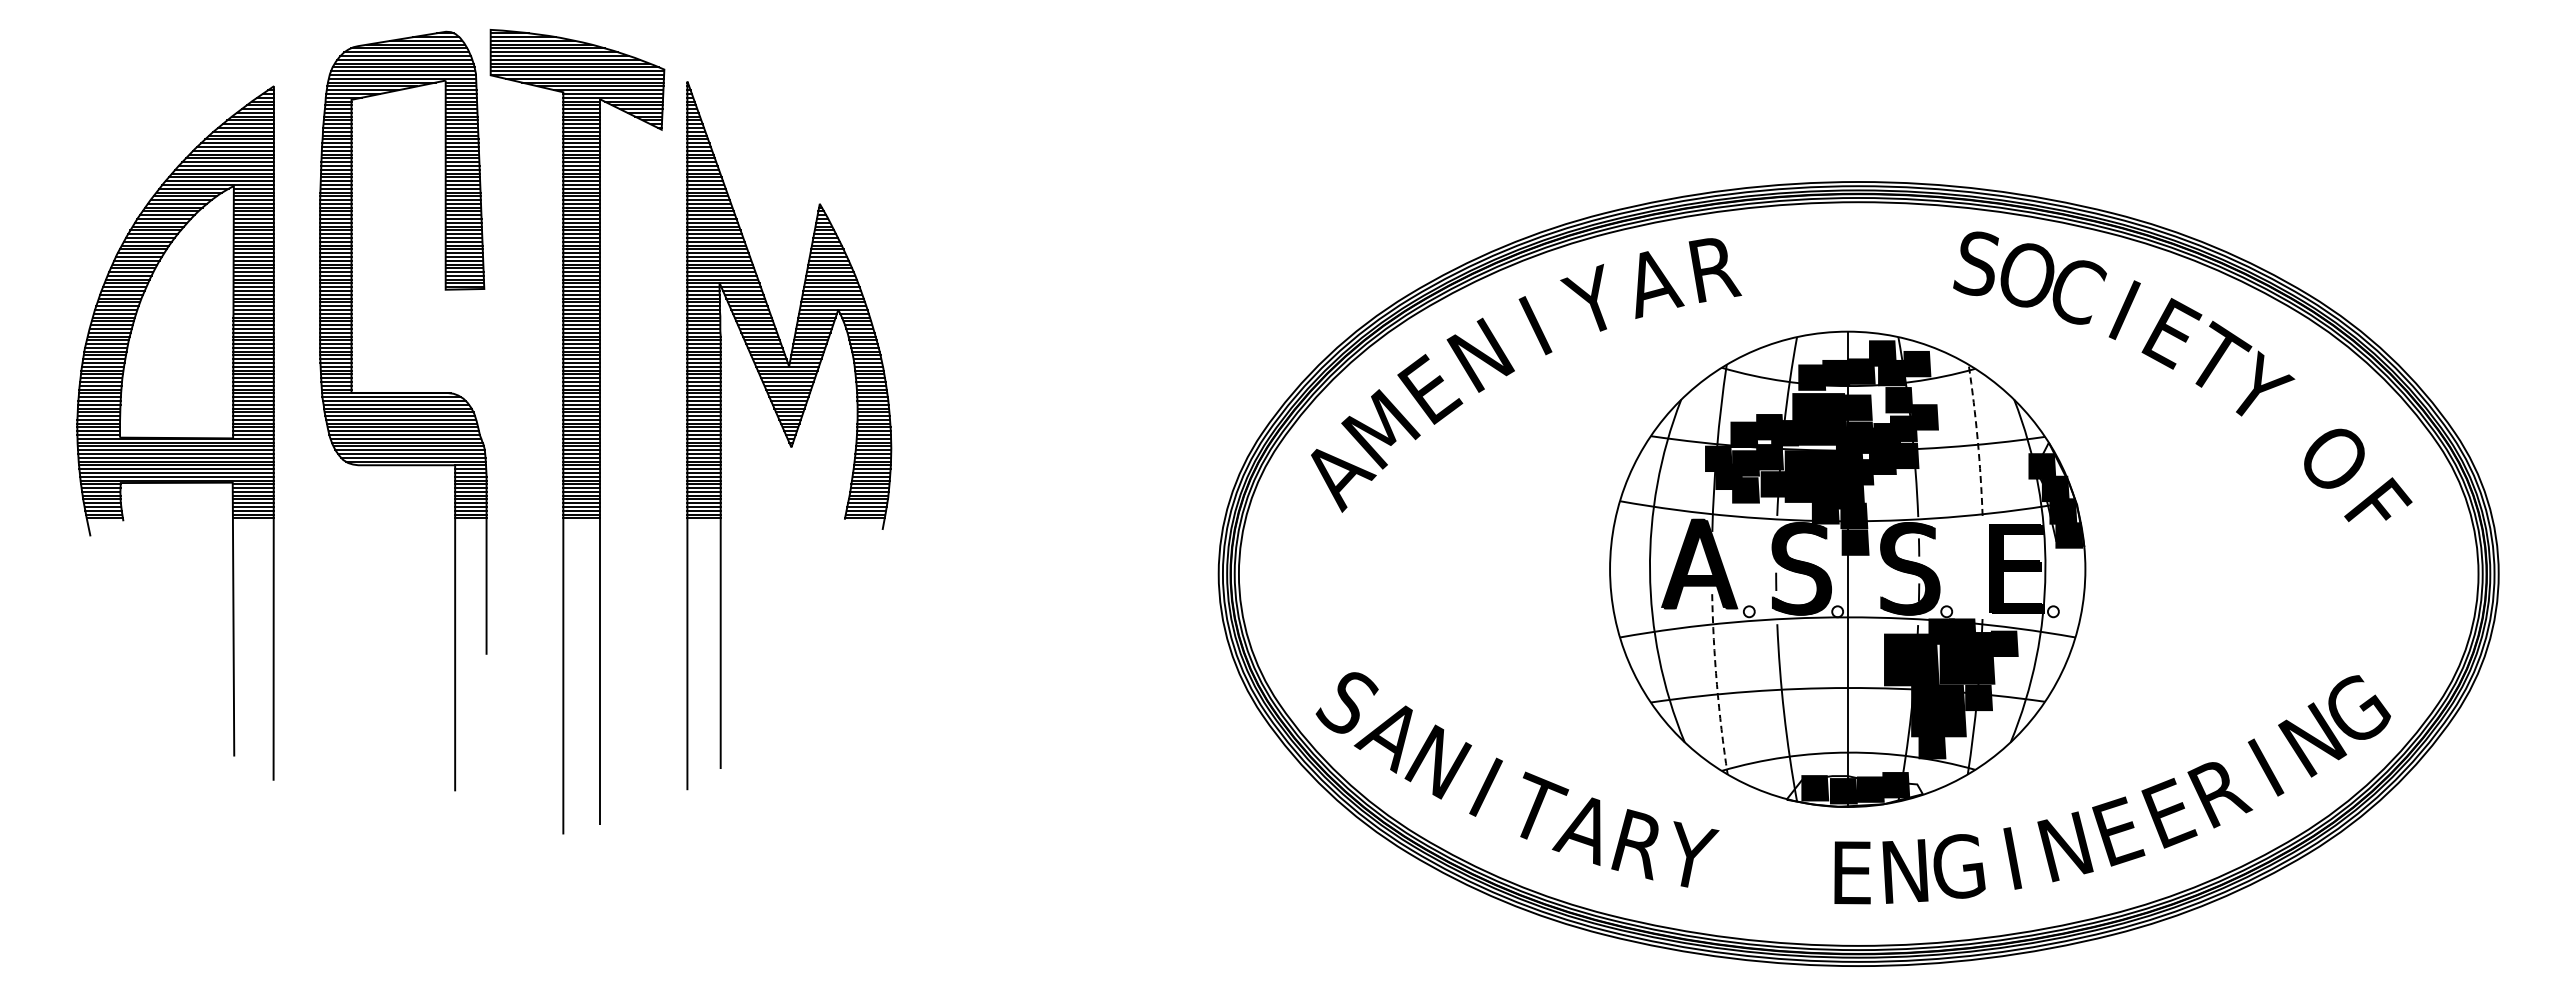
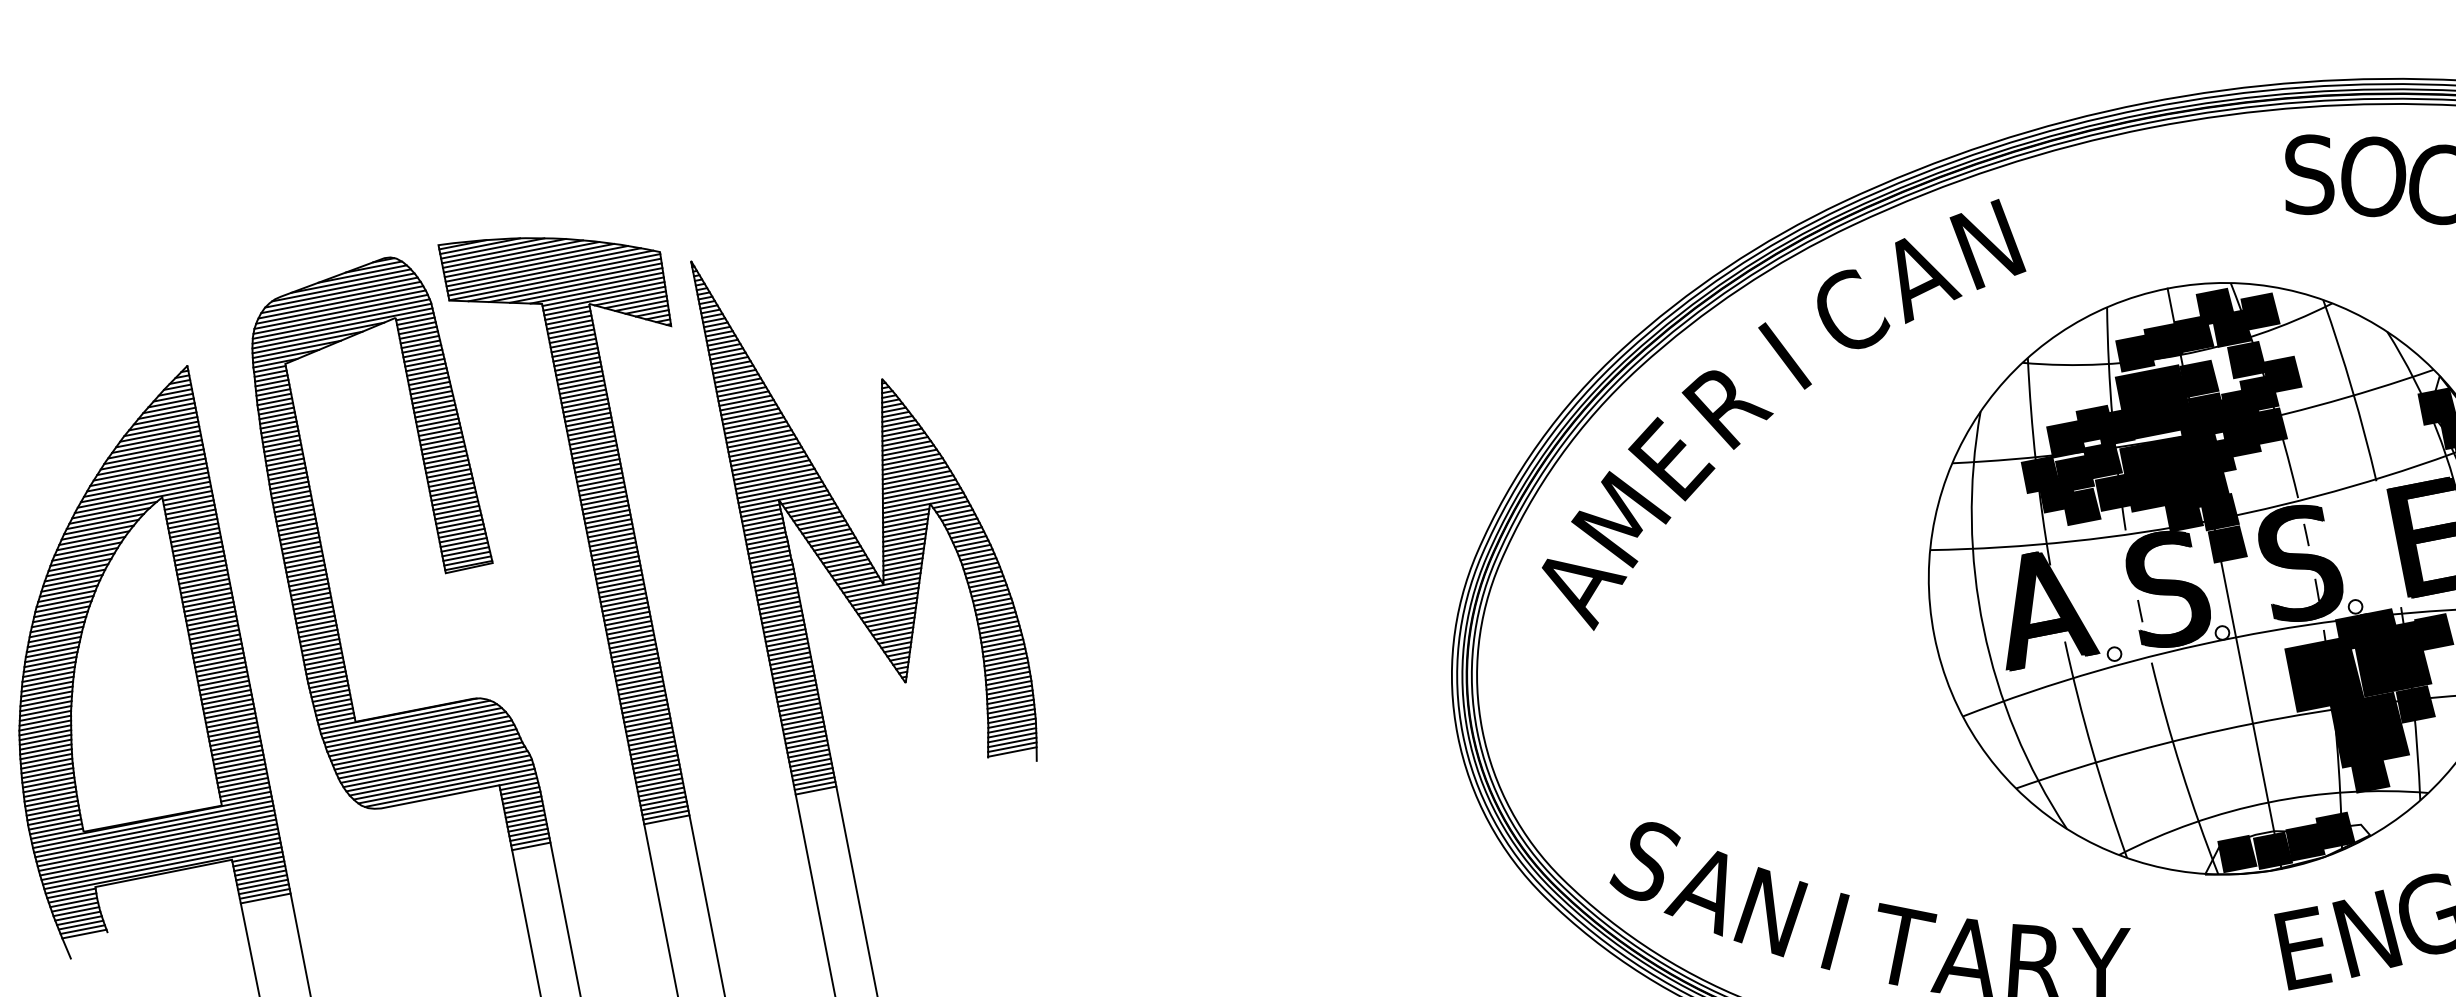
text: (1714, 268) -> (1989, 243), R -> N
text: (1591, 297) -> (1846, 308), Y -> C
text: (1481, 354) -> (1725, 404), N -> R
arc: (1977, 440) -> (2352, 390), dashed -> solid
arc: (1716, 684) -> (2091, 750), dashed -> solid

